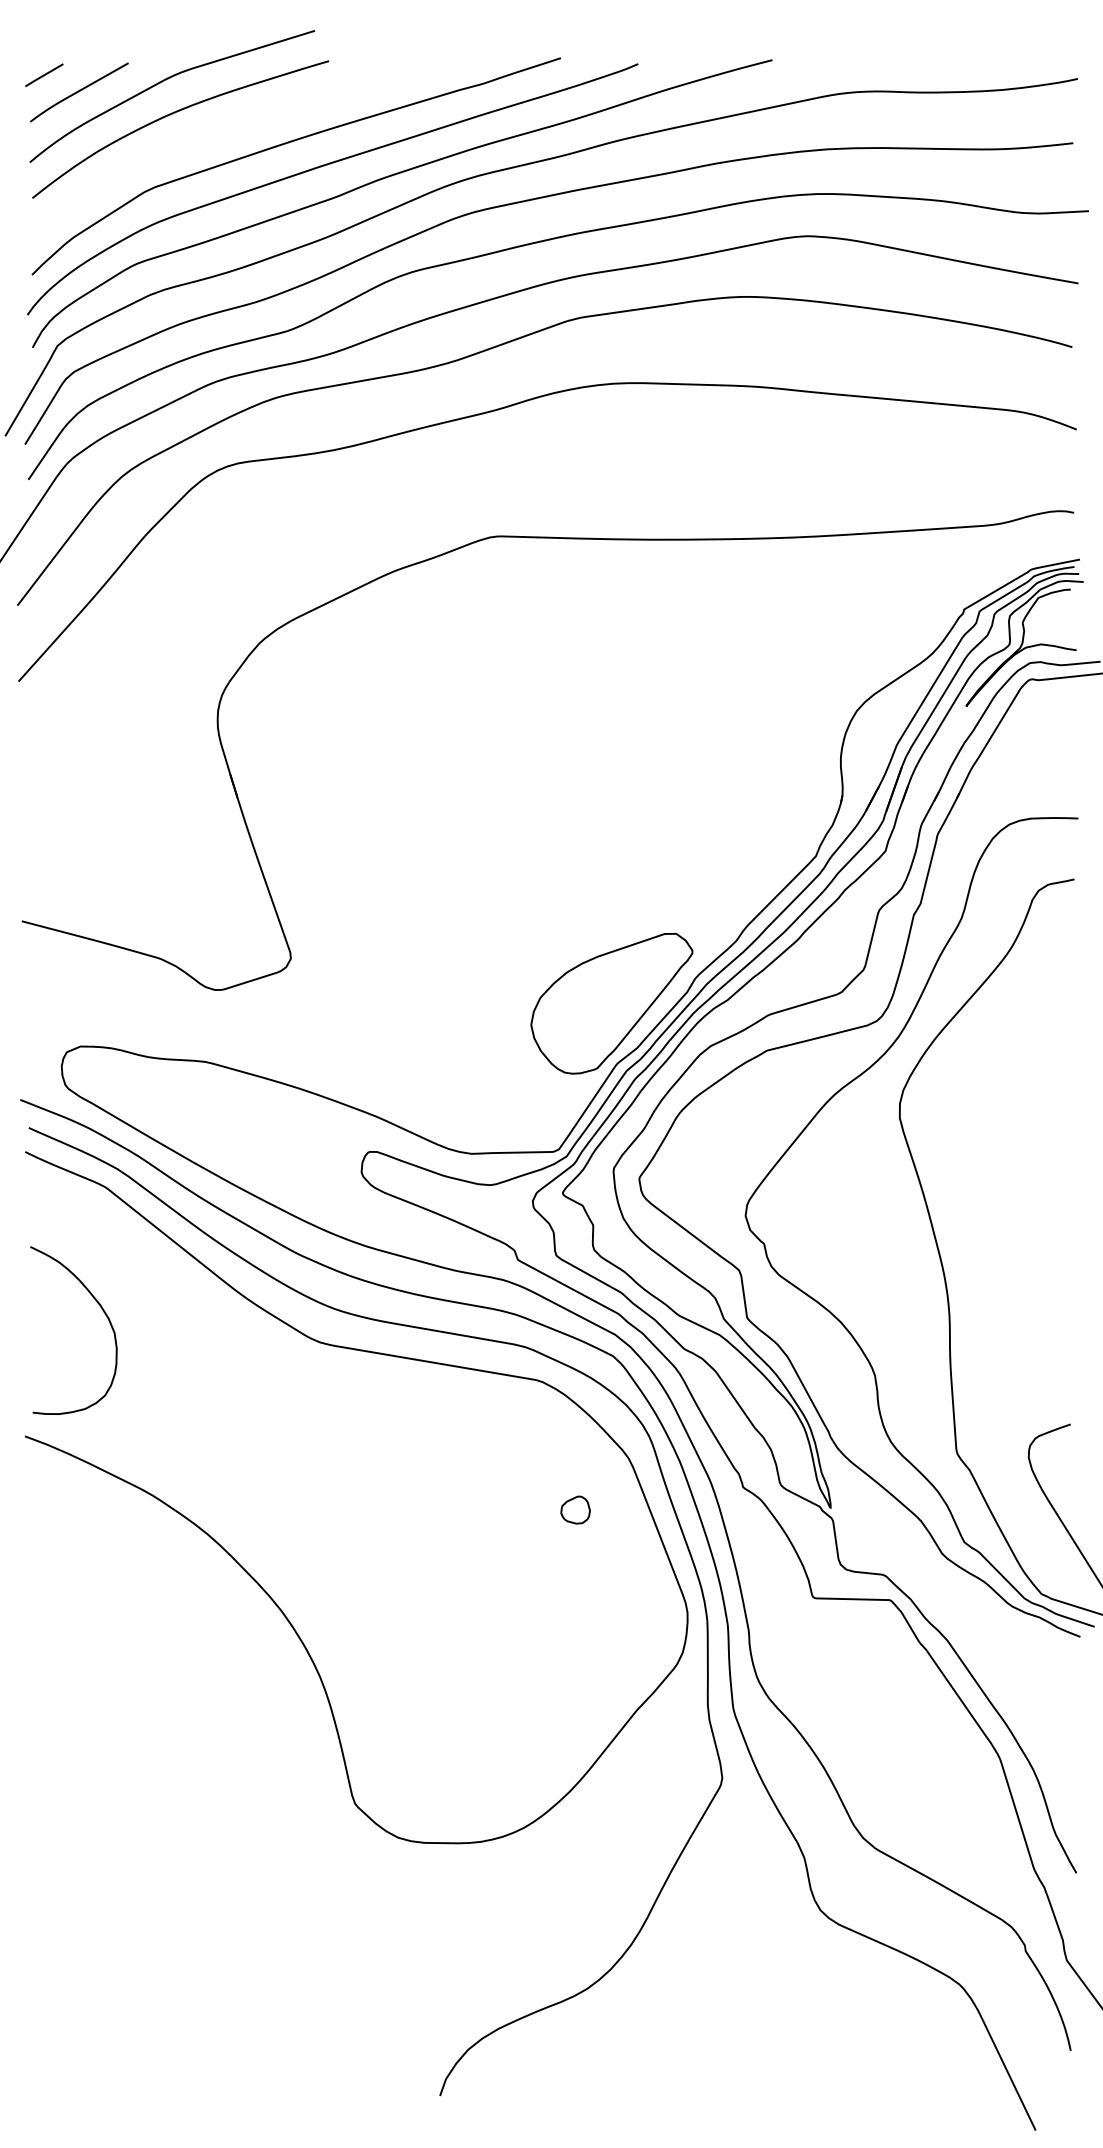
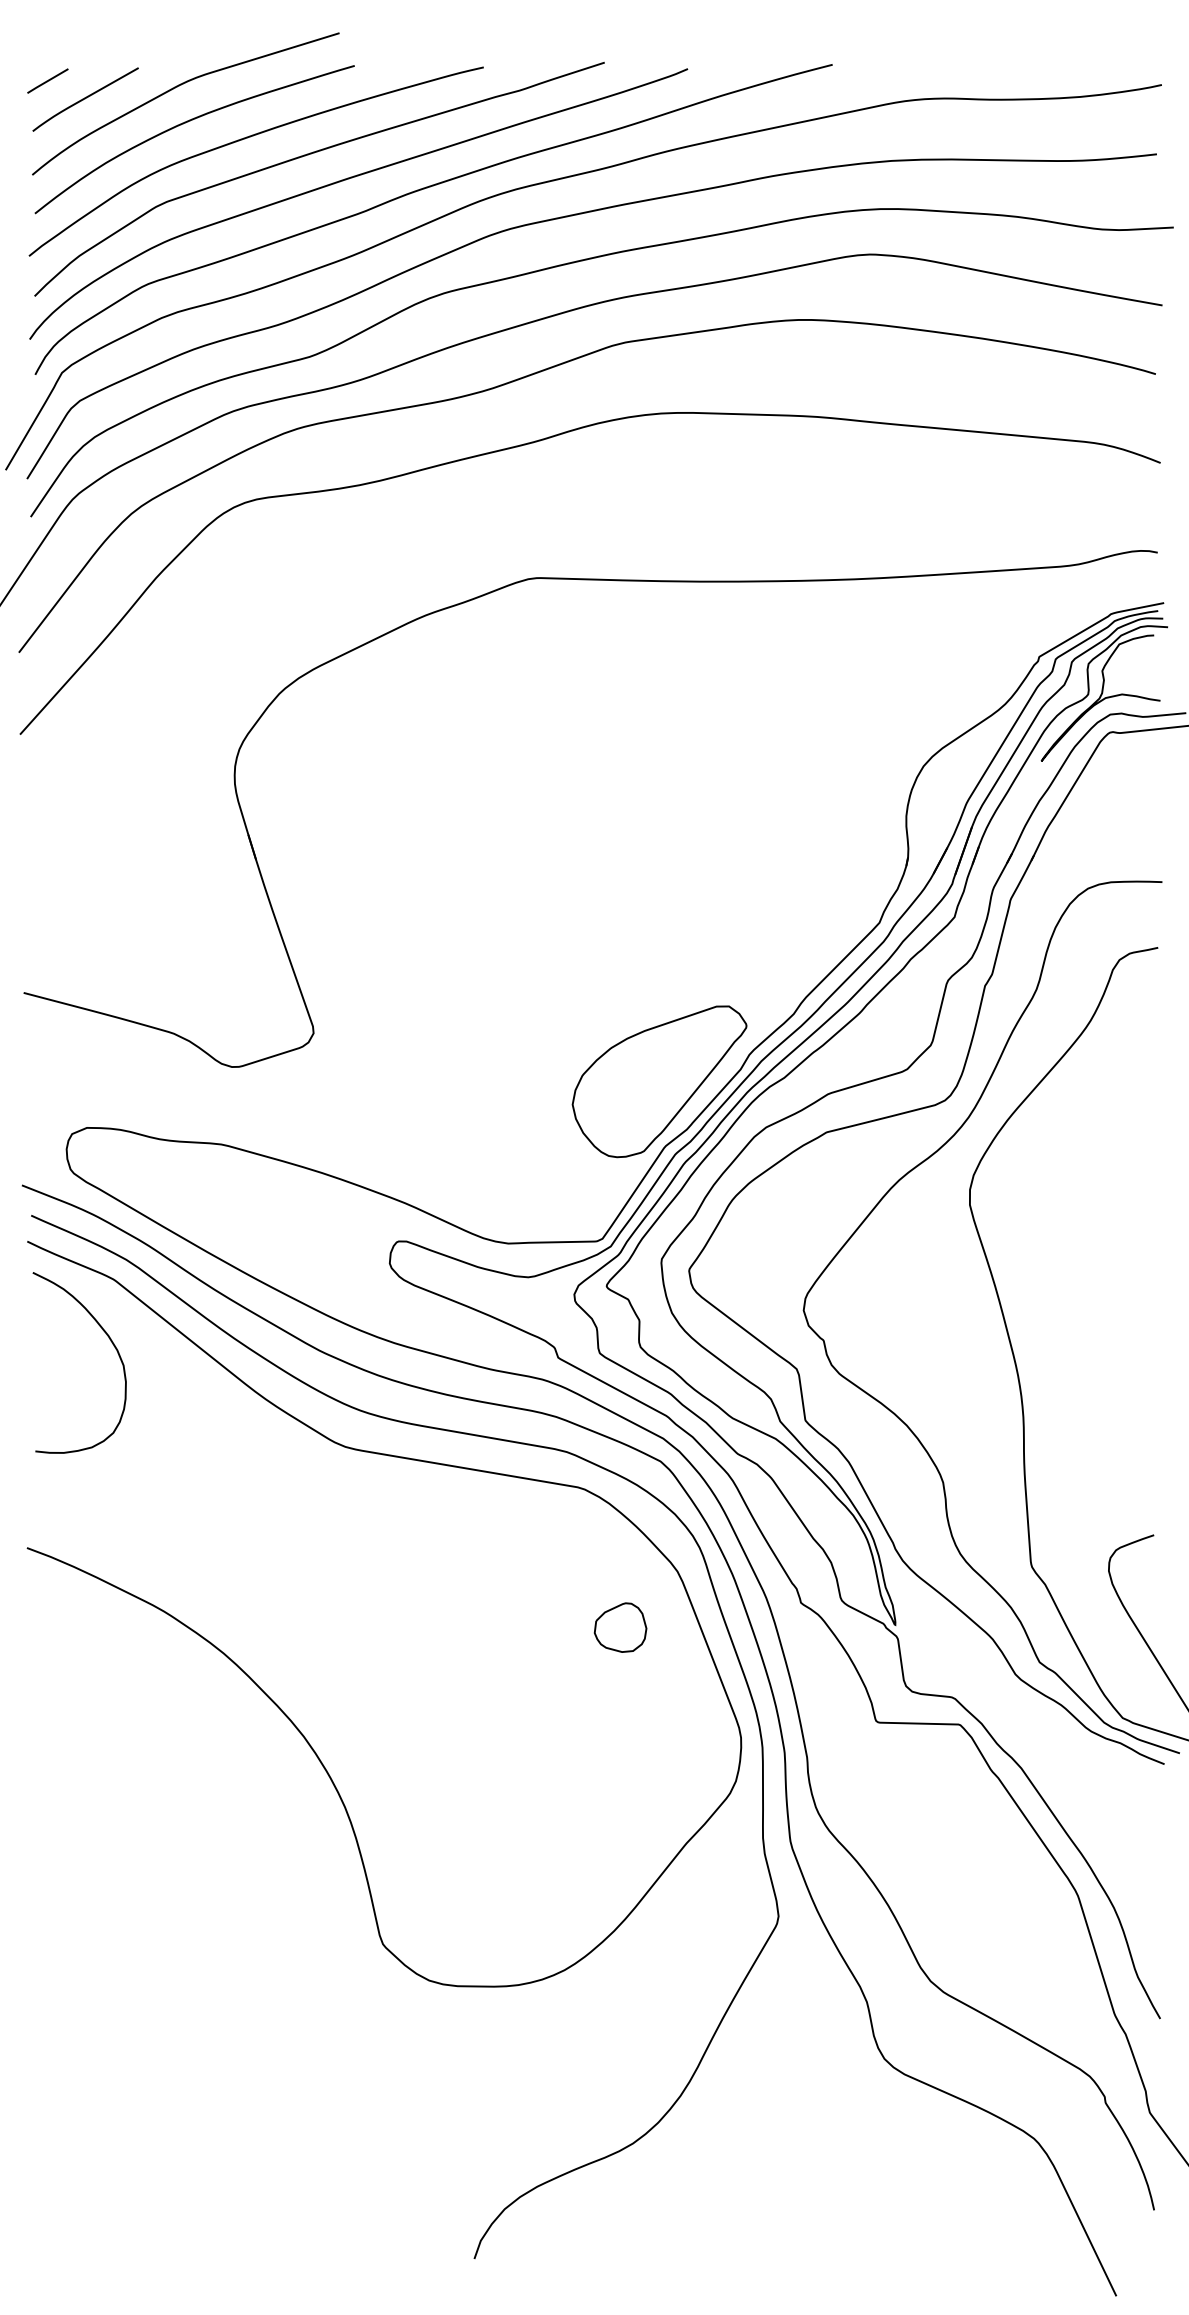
curve: (230, 128) -> (248, 138), added
curve: (103, 1312) -> (111, 1343), moved
part: (575, 1509) -> (620, 1626), size x1.67

